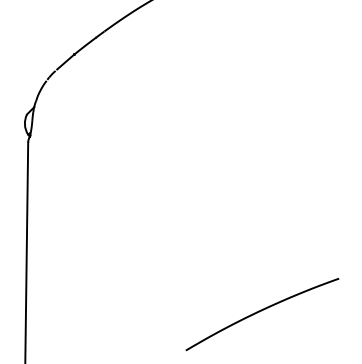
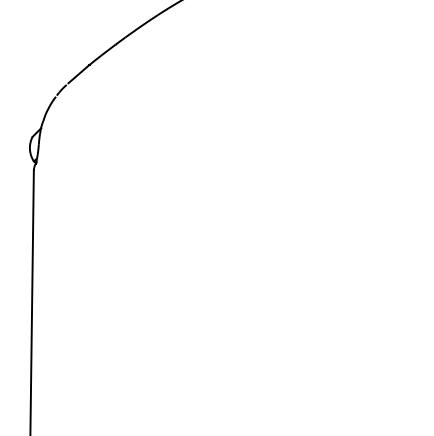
curve: (261, 311) -> (313, 373), removed

